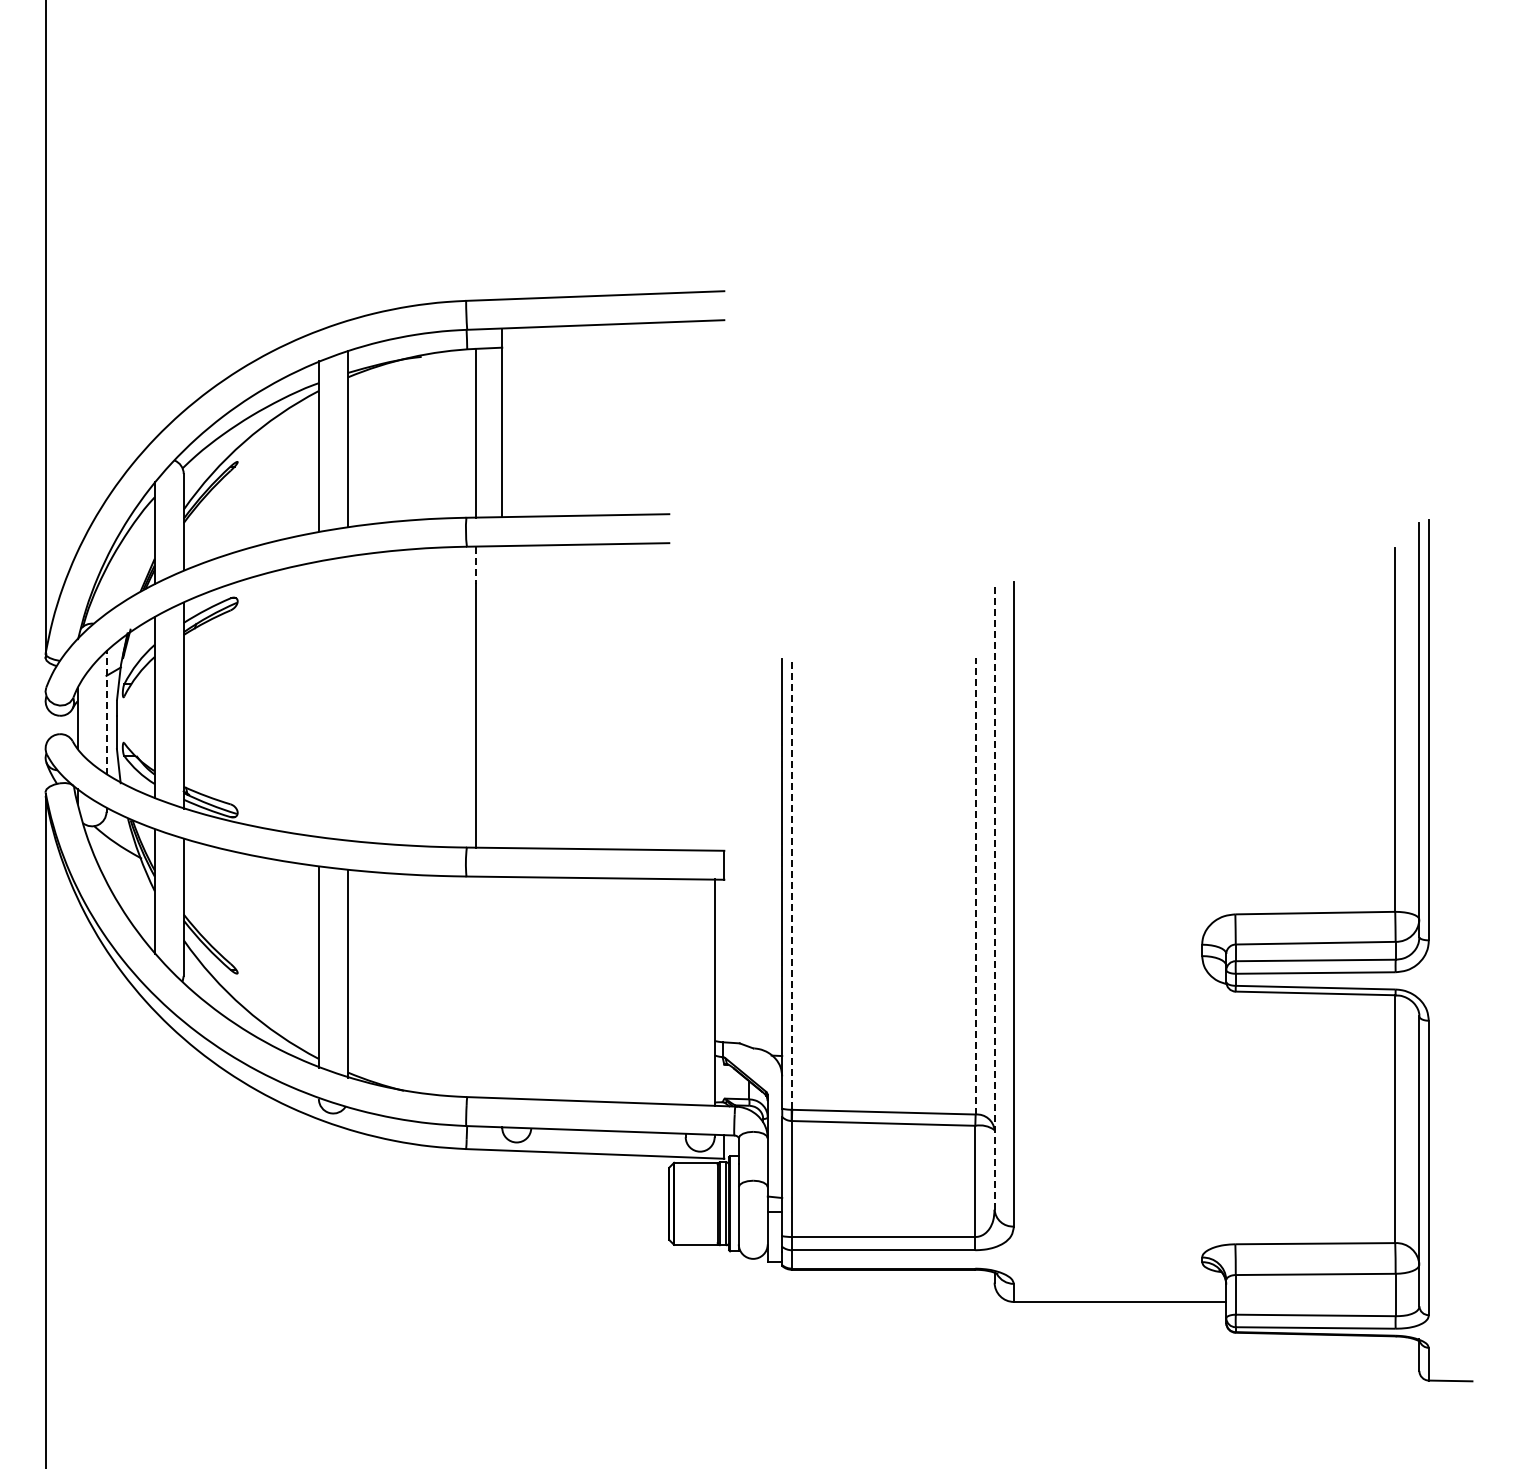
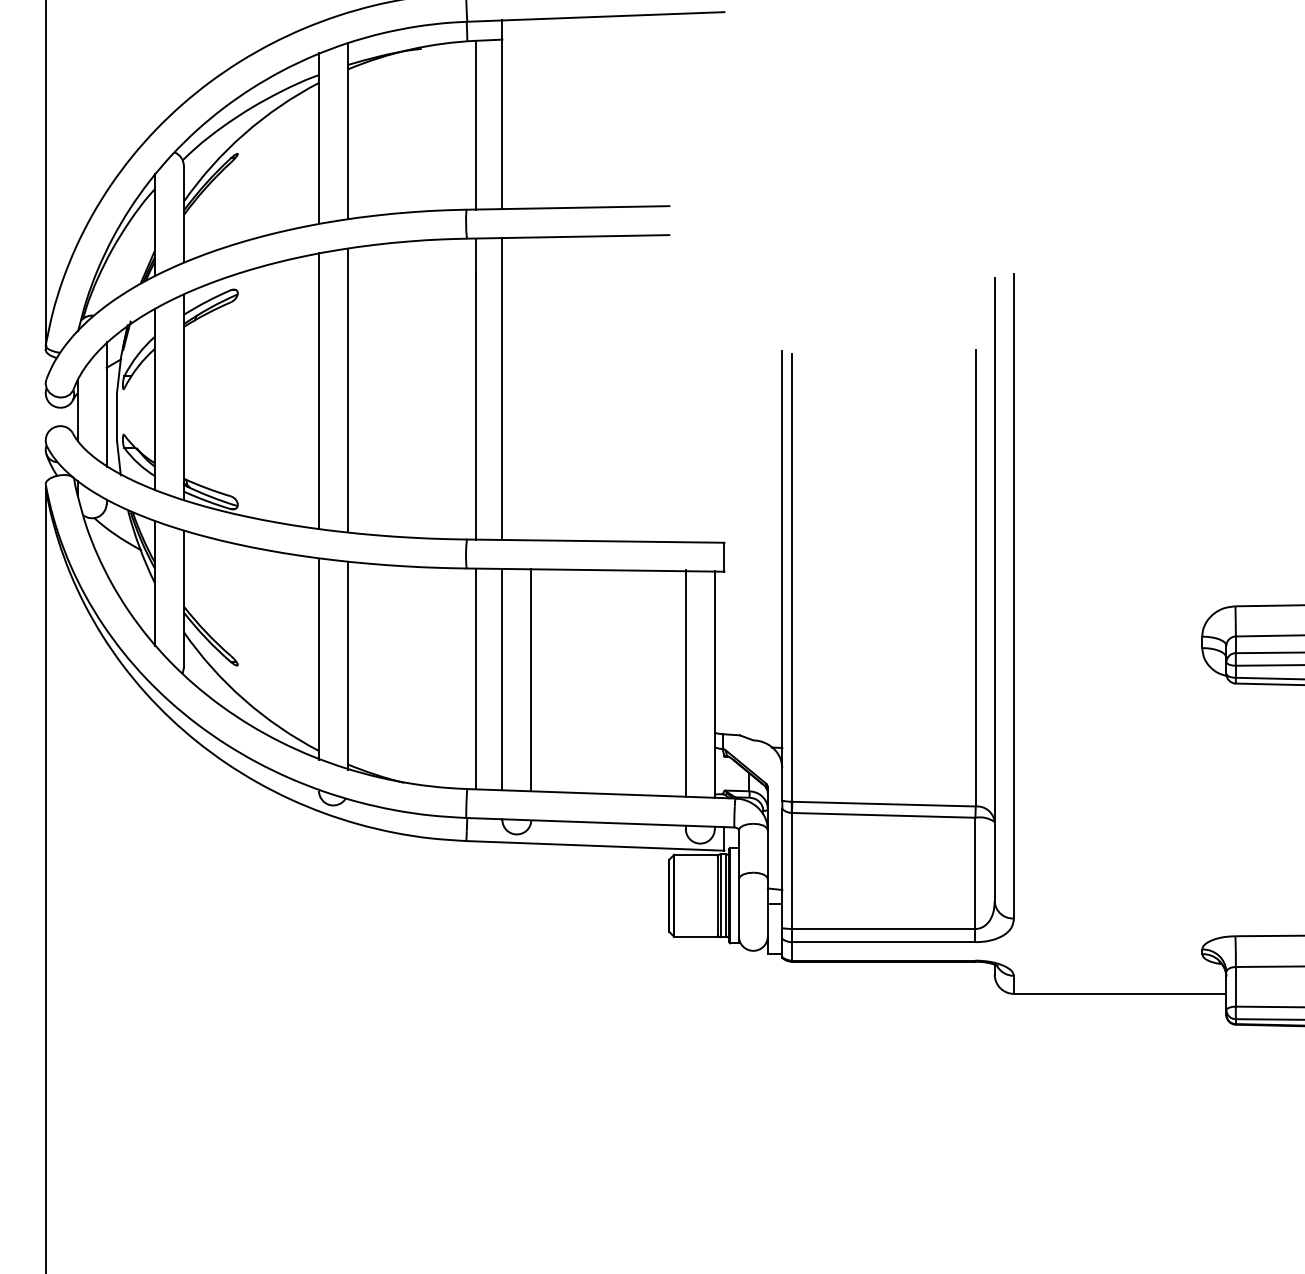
line: (475, 565) -> (475, 257), dashed -> solid
line: (502, 697) -> (502, 389), added
line: (347, 698) -> (347, 390), added
line: (318, 699) -> (318, 391), added
line: (106, 711) -> (106, 403), dashed -> solid
line: (975, 885) -> (975, 577), dashed -> solid
line: (791, 886) -> (791, 578), dashed -> solid
line: (994, 898) -> (994, 590), dashed -> solid
line: (475, 986) -> (475, 678), added
line: (502, 987) -> (502, 679), added
line: (531, 988) -> (531, 680), added
line: (685, 990) -> (685, 682), added

